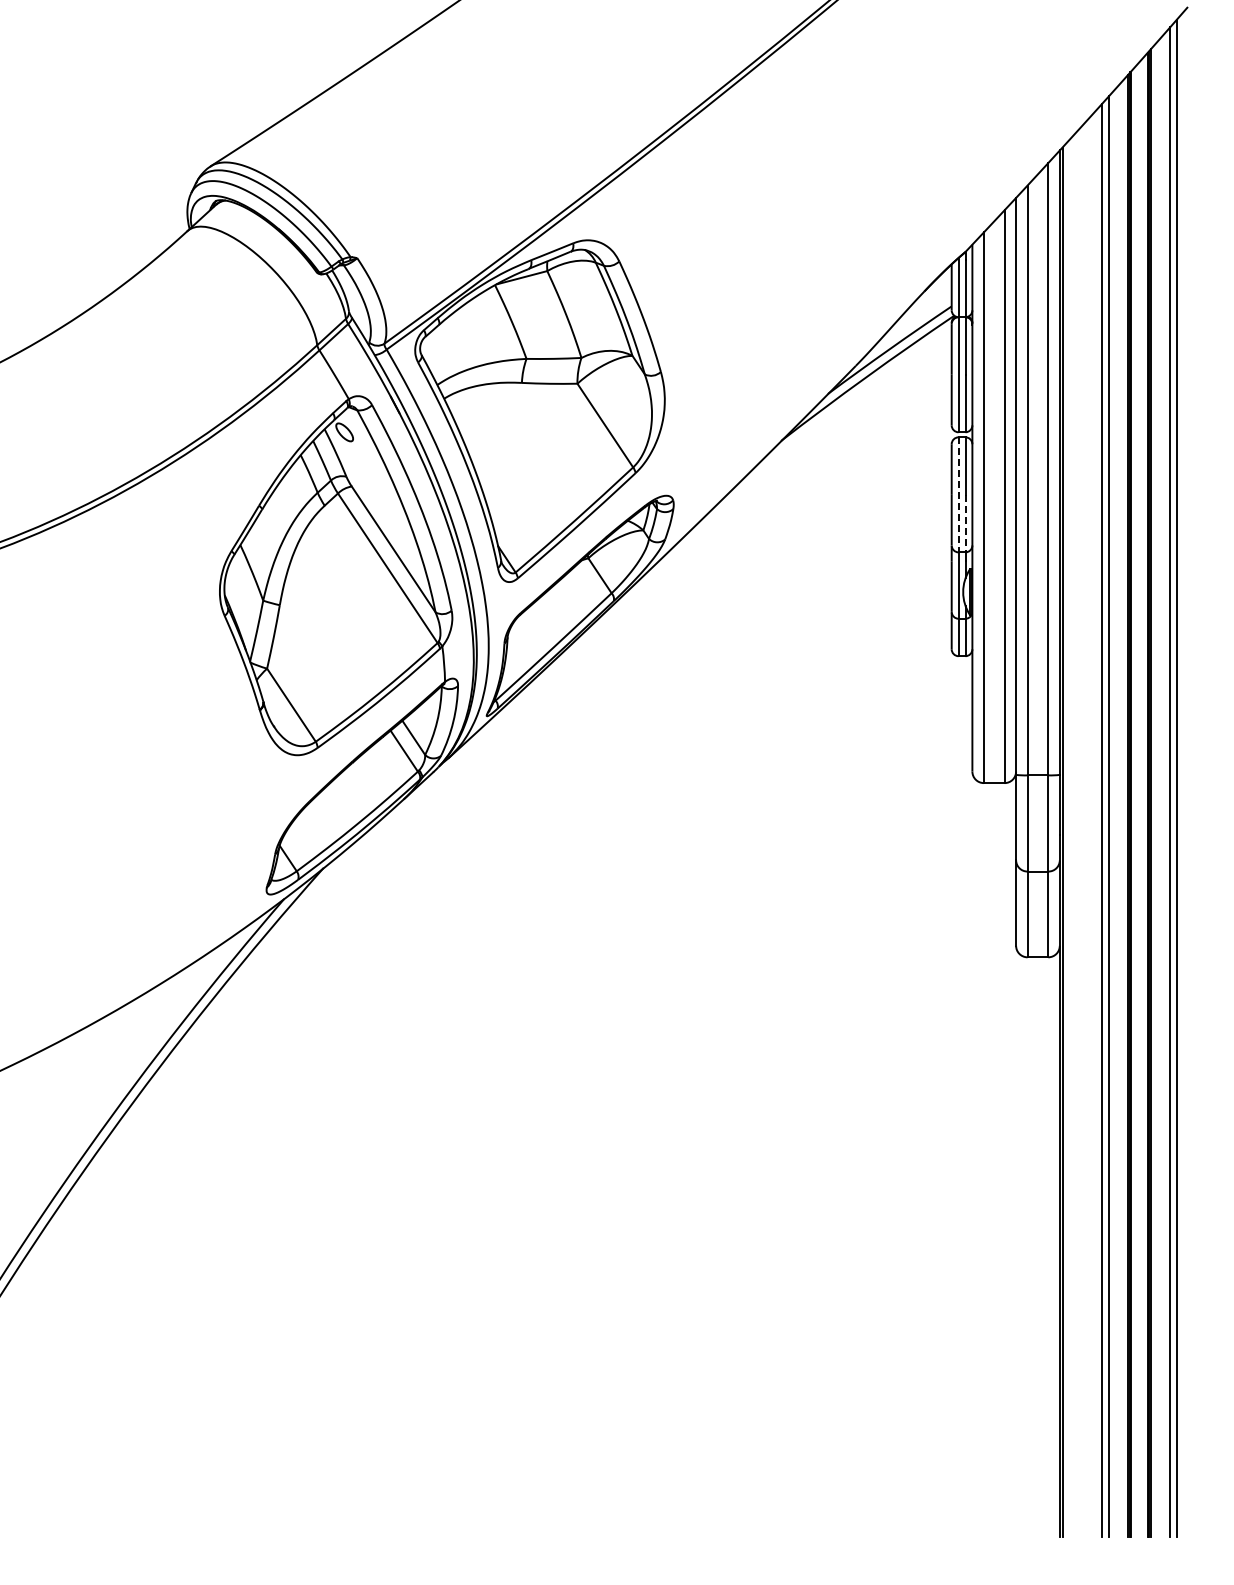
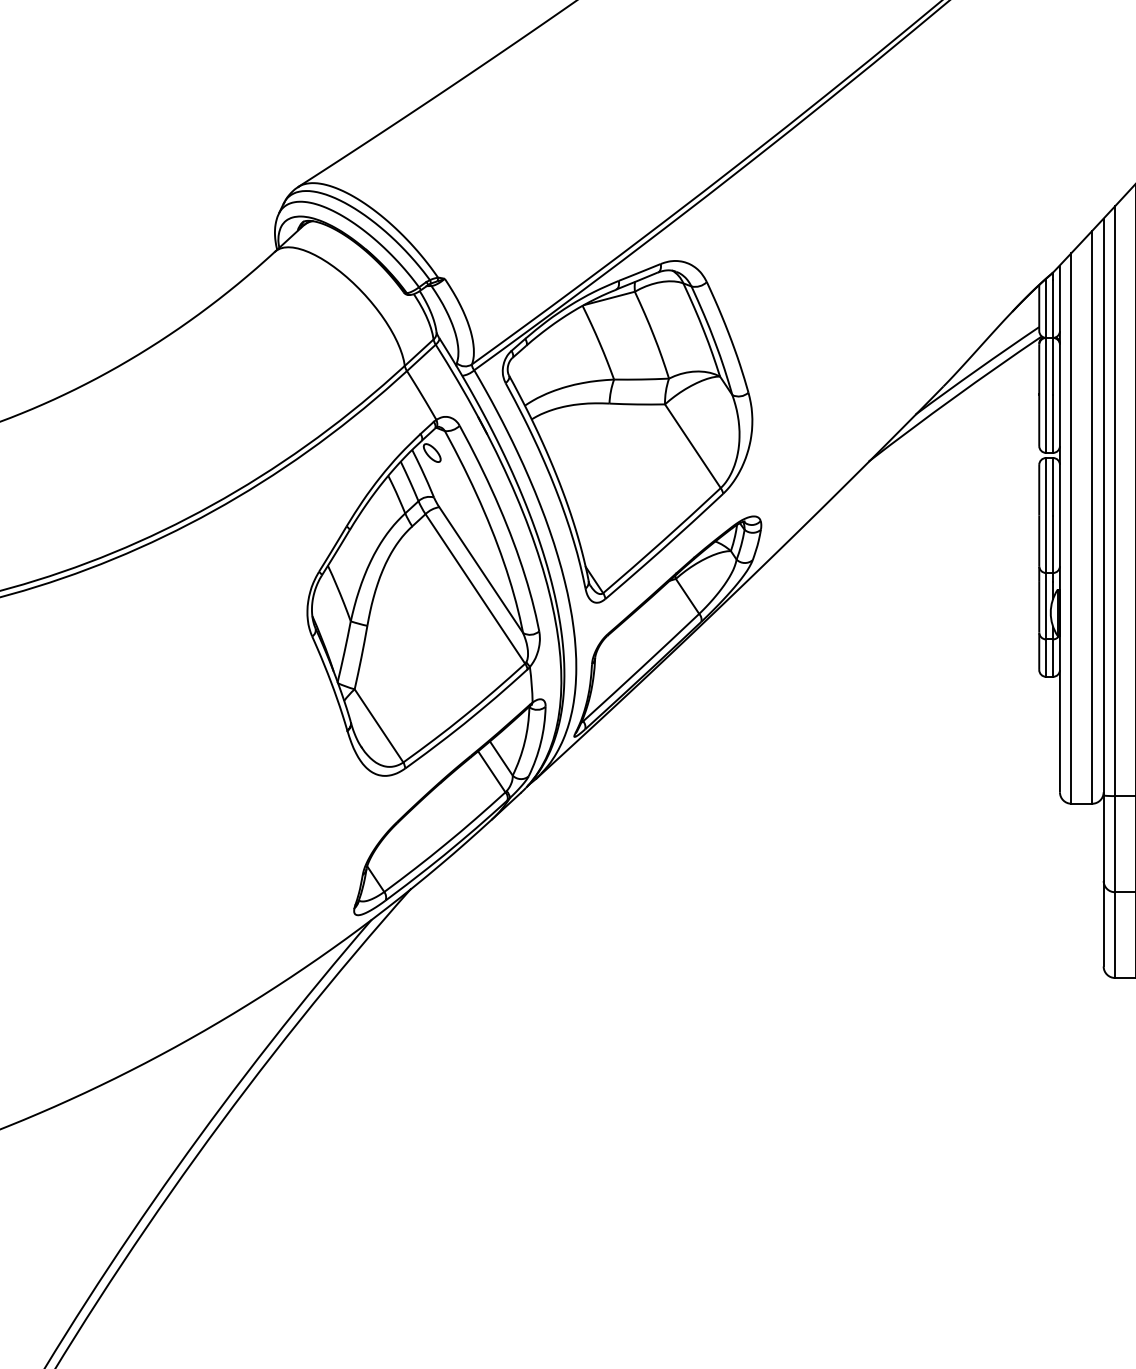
line: (958, 494) -> (1046, 515), dashed -> solid
line: (965, 523) -> (1053, 544), dashed -> solid

